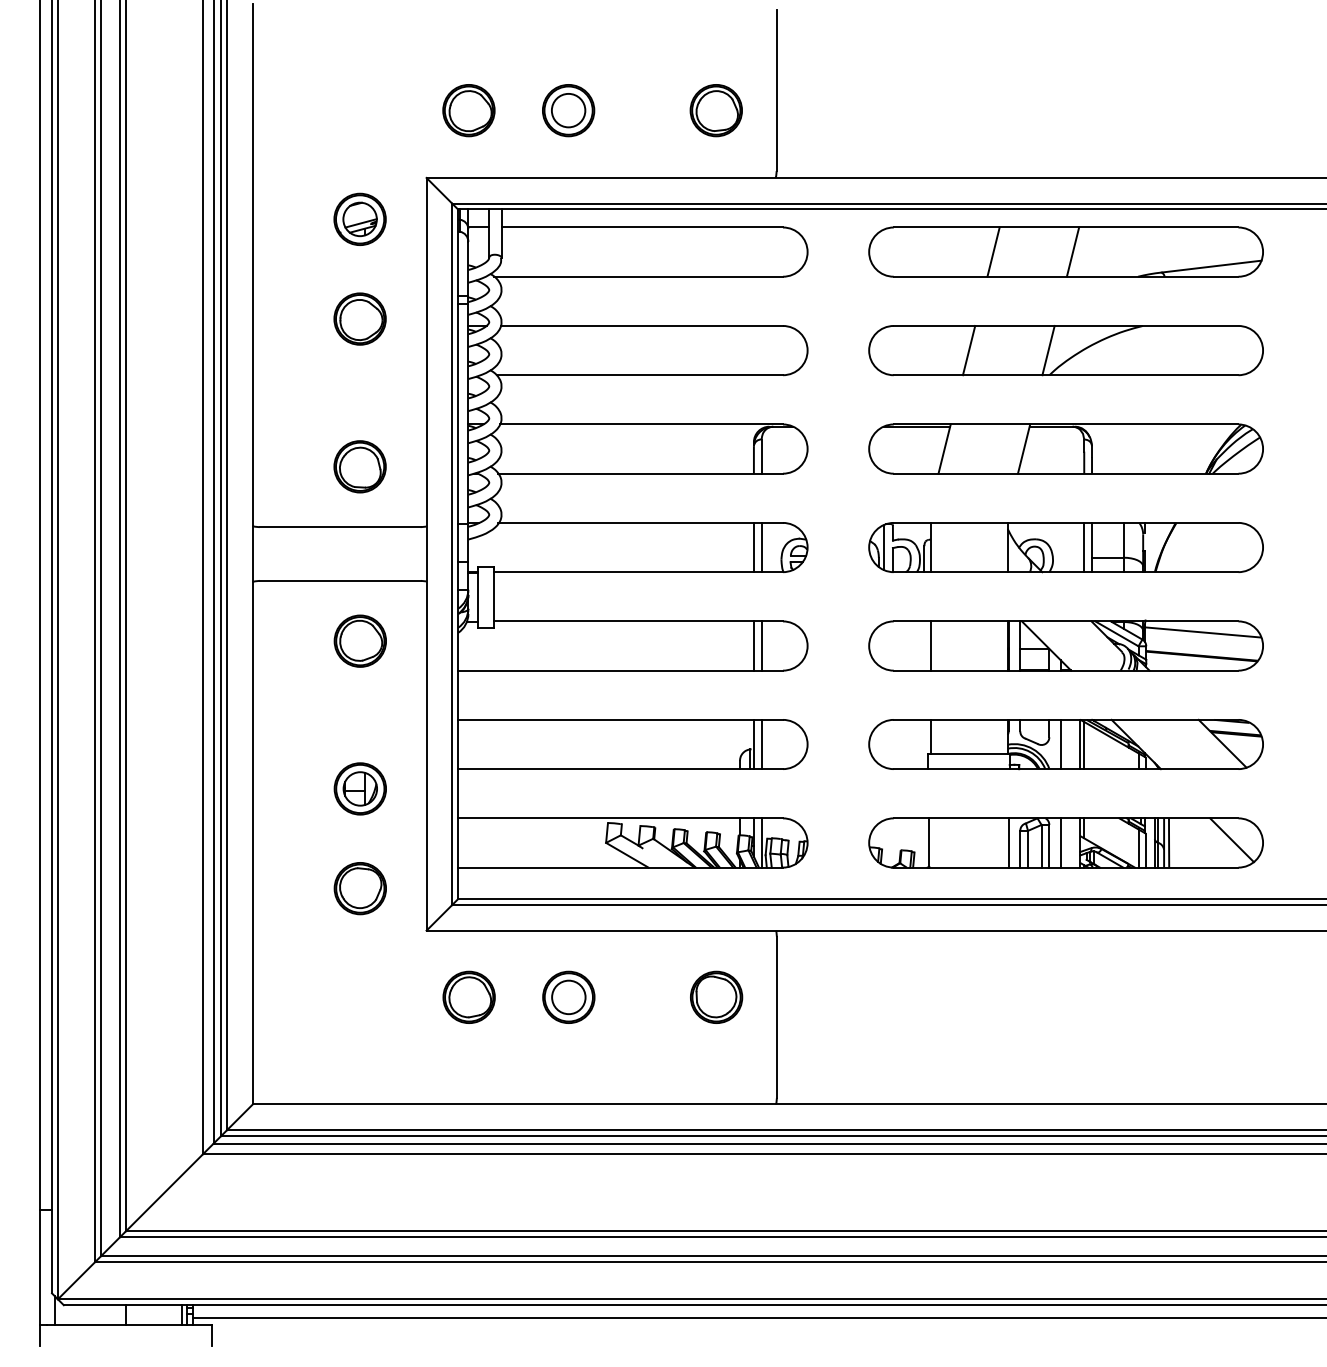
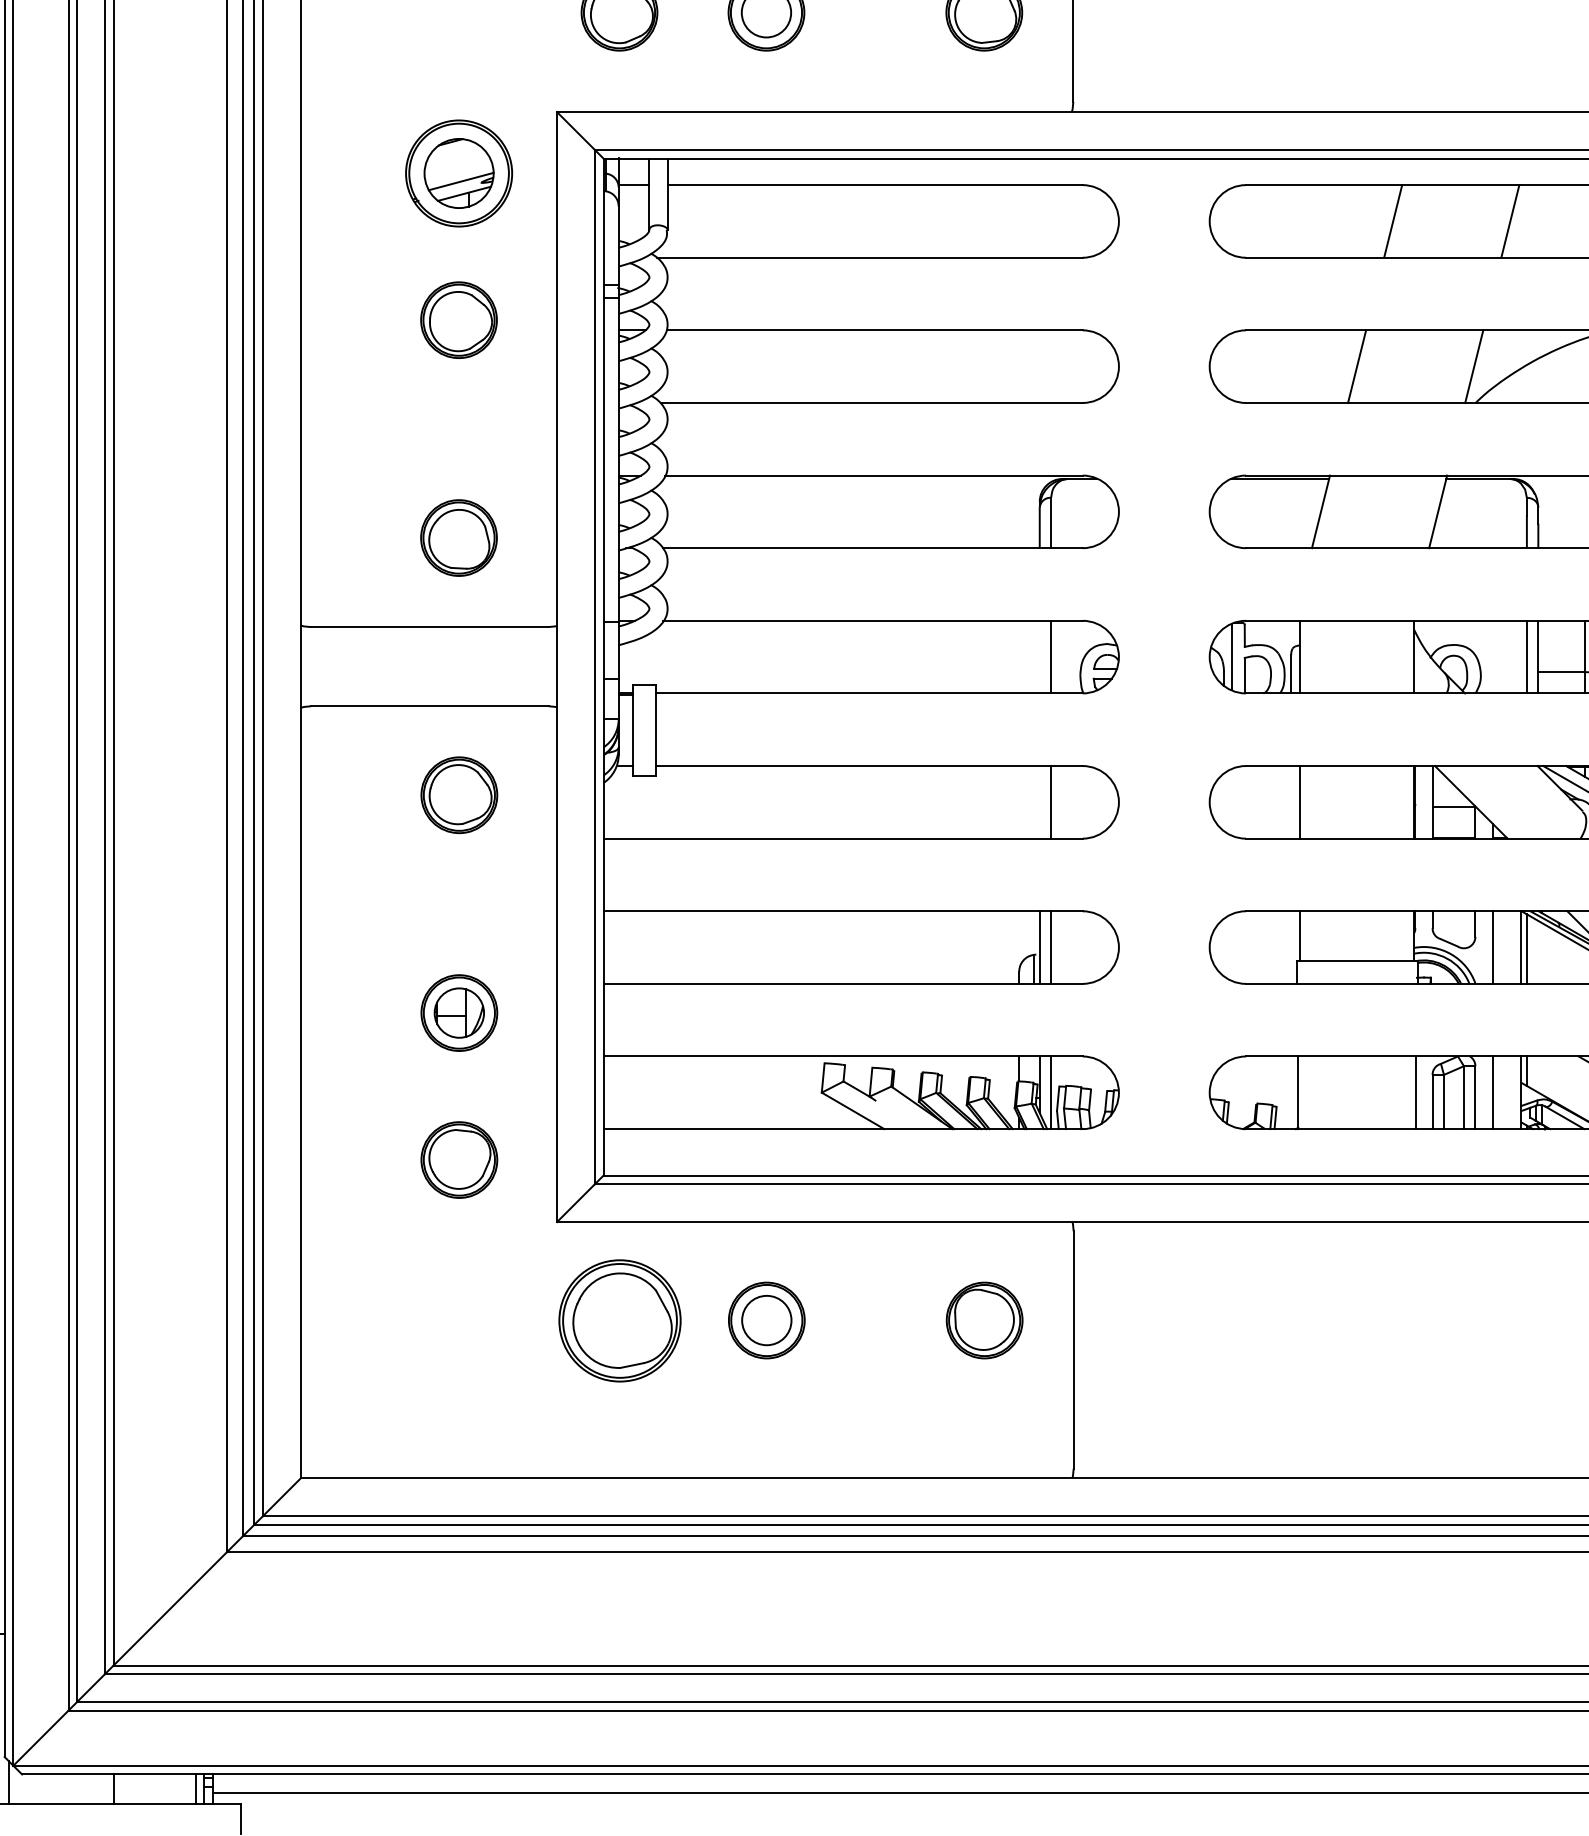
part: (359, 218) -> (458, 171), size x1.4
line: (753, 547) -> (1039, 657), removed
line: (753, 645) -> (1039, 801), removed
part: (468, 996) -> (618, 1319), size x1.6

